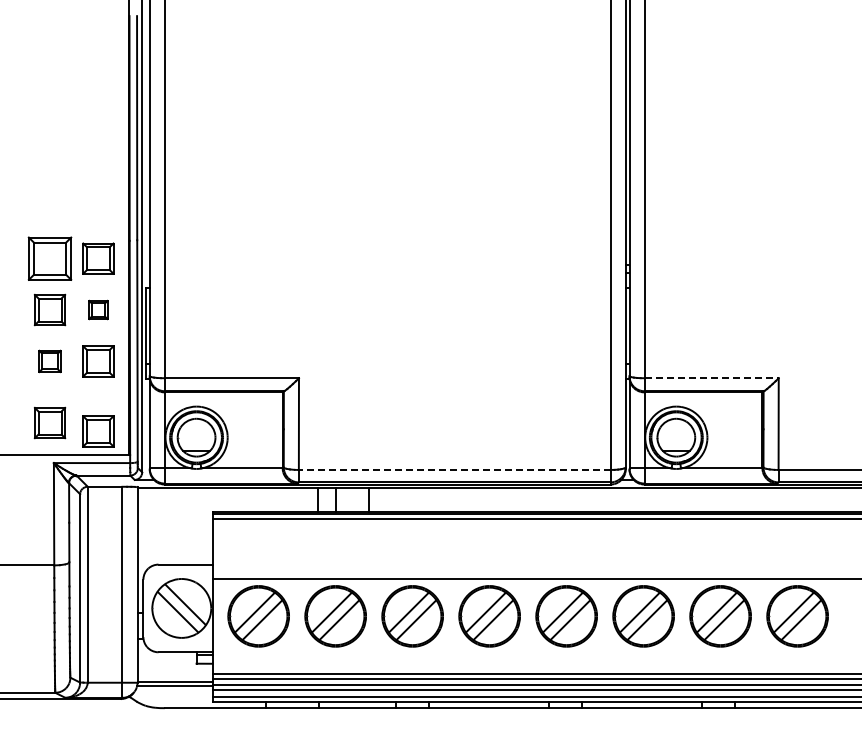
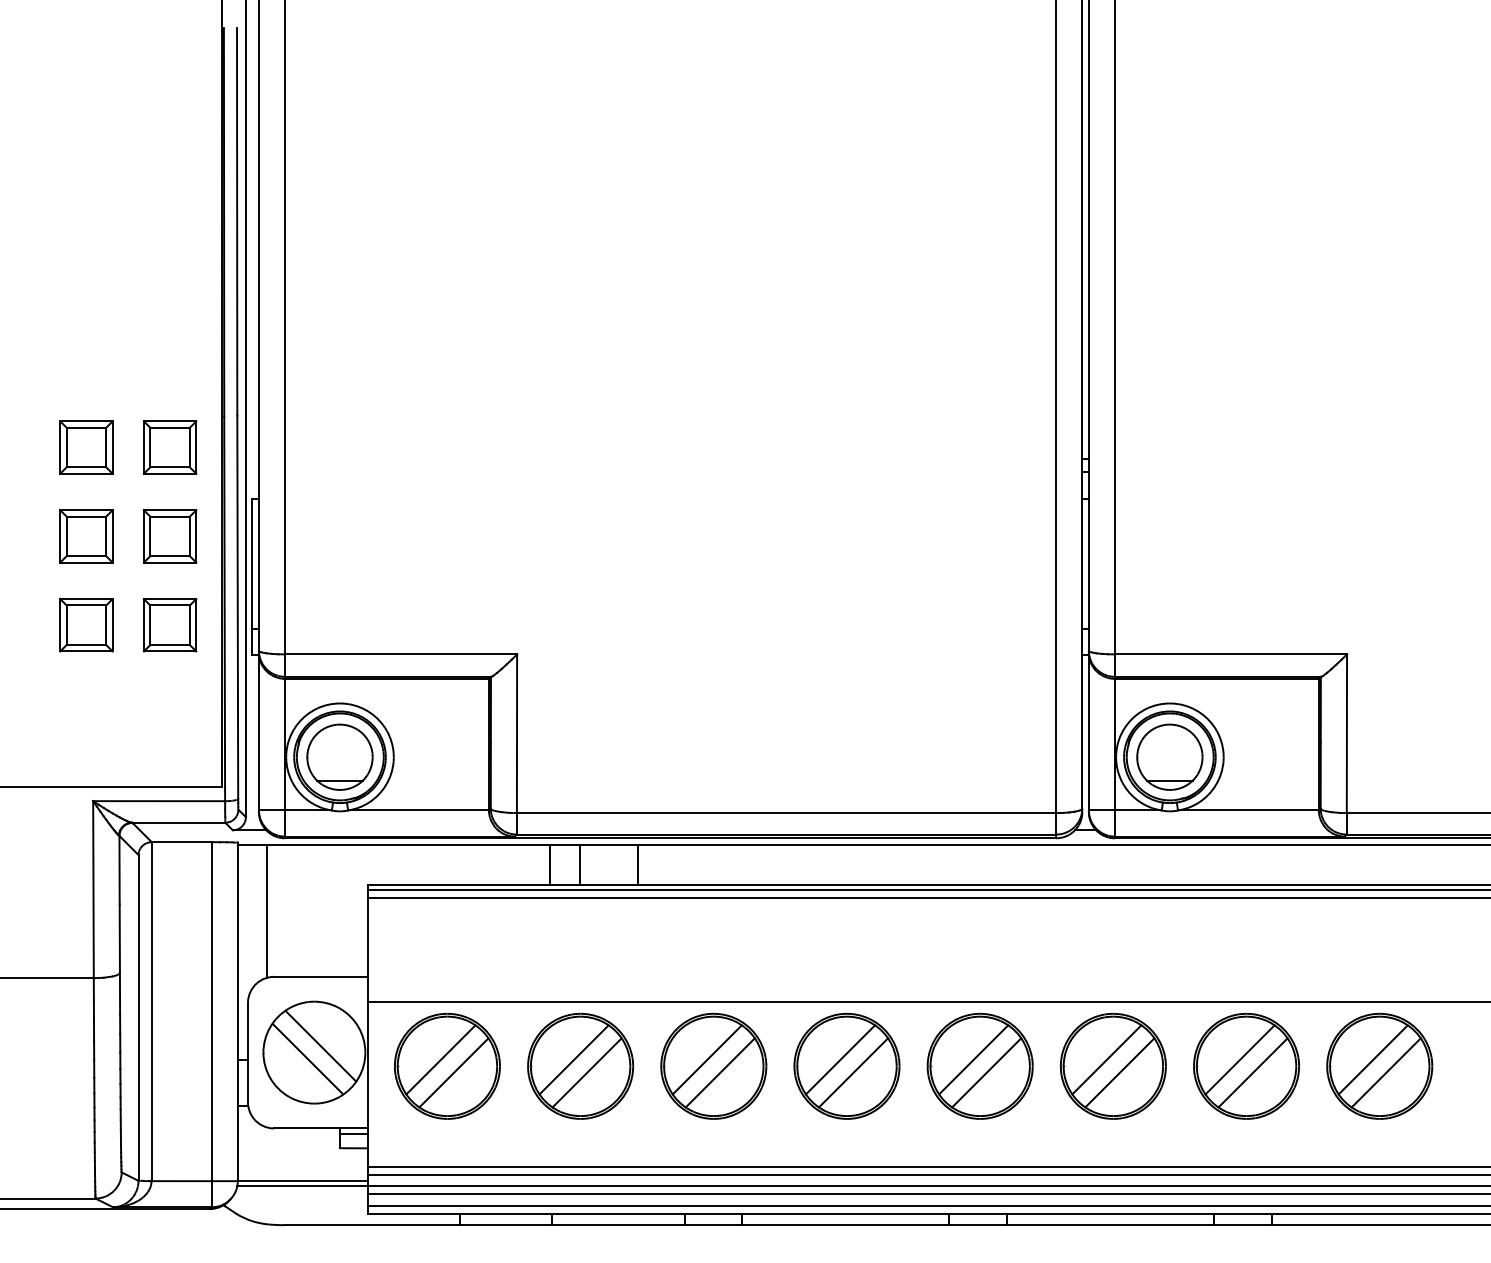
part: (49, 258) -> (85, 447), size x0.71
part: (98, 309) -> (170, 535), size x1.67
part: (49, 361) -> (85, 625), size x1.43
line: (712, 378) -> (1232, 654), dashed -> solid
part: (49, 422) -> (85, 730), removed
part: (98, 431) -> (170, 746), removed
line: (454, 469) -> (786, 812), dashed -> solid
line: (154, 526) -> (267, 910), added

